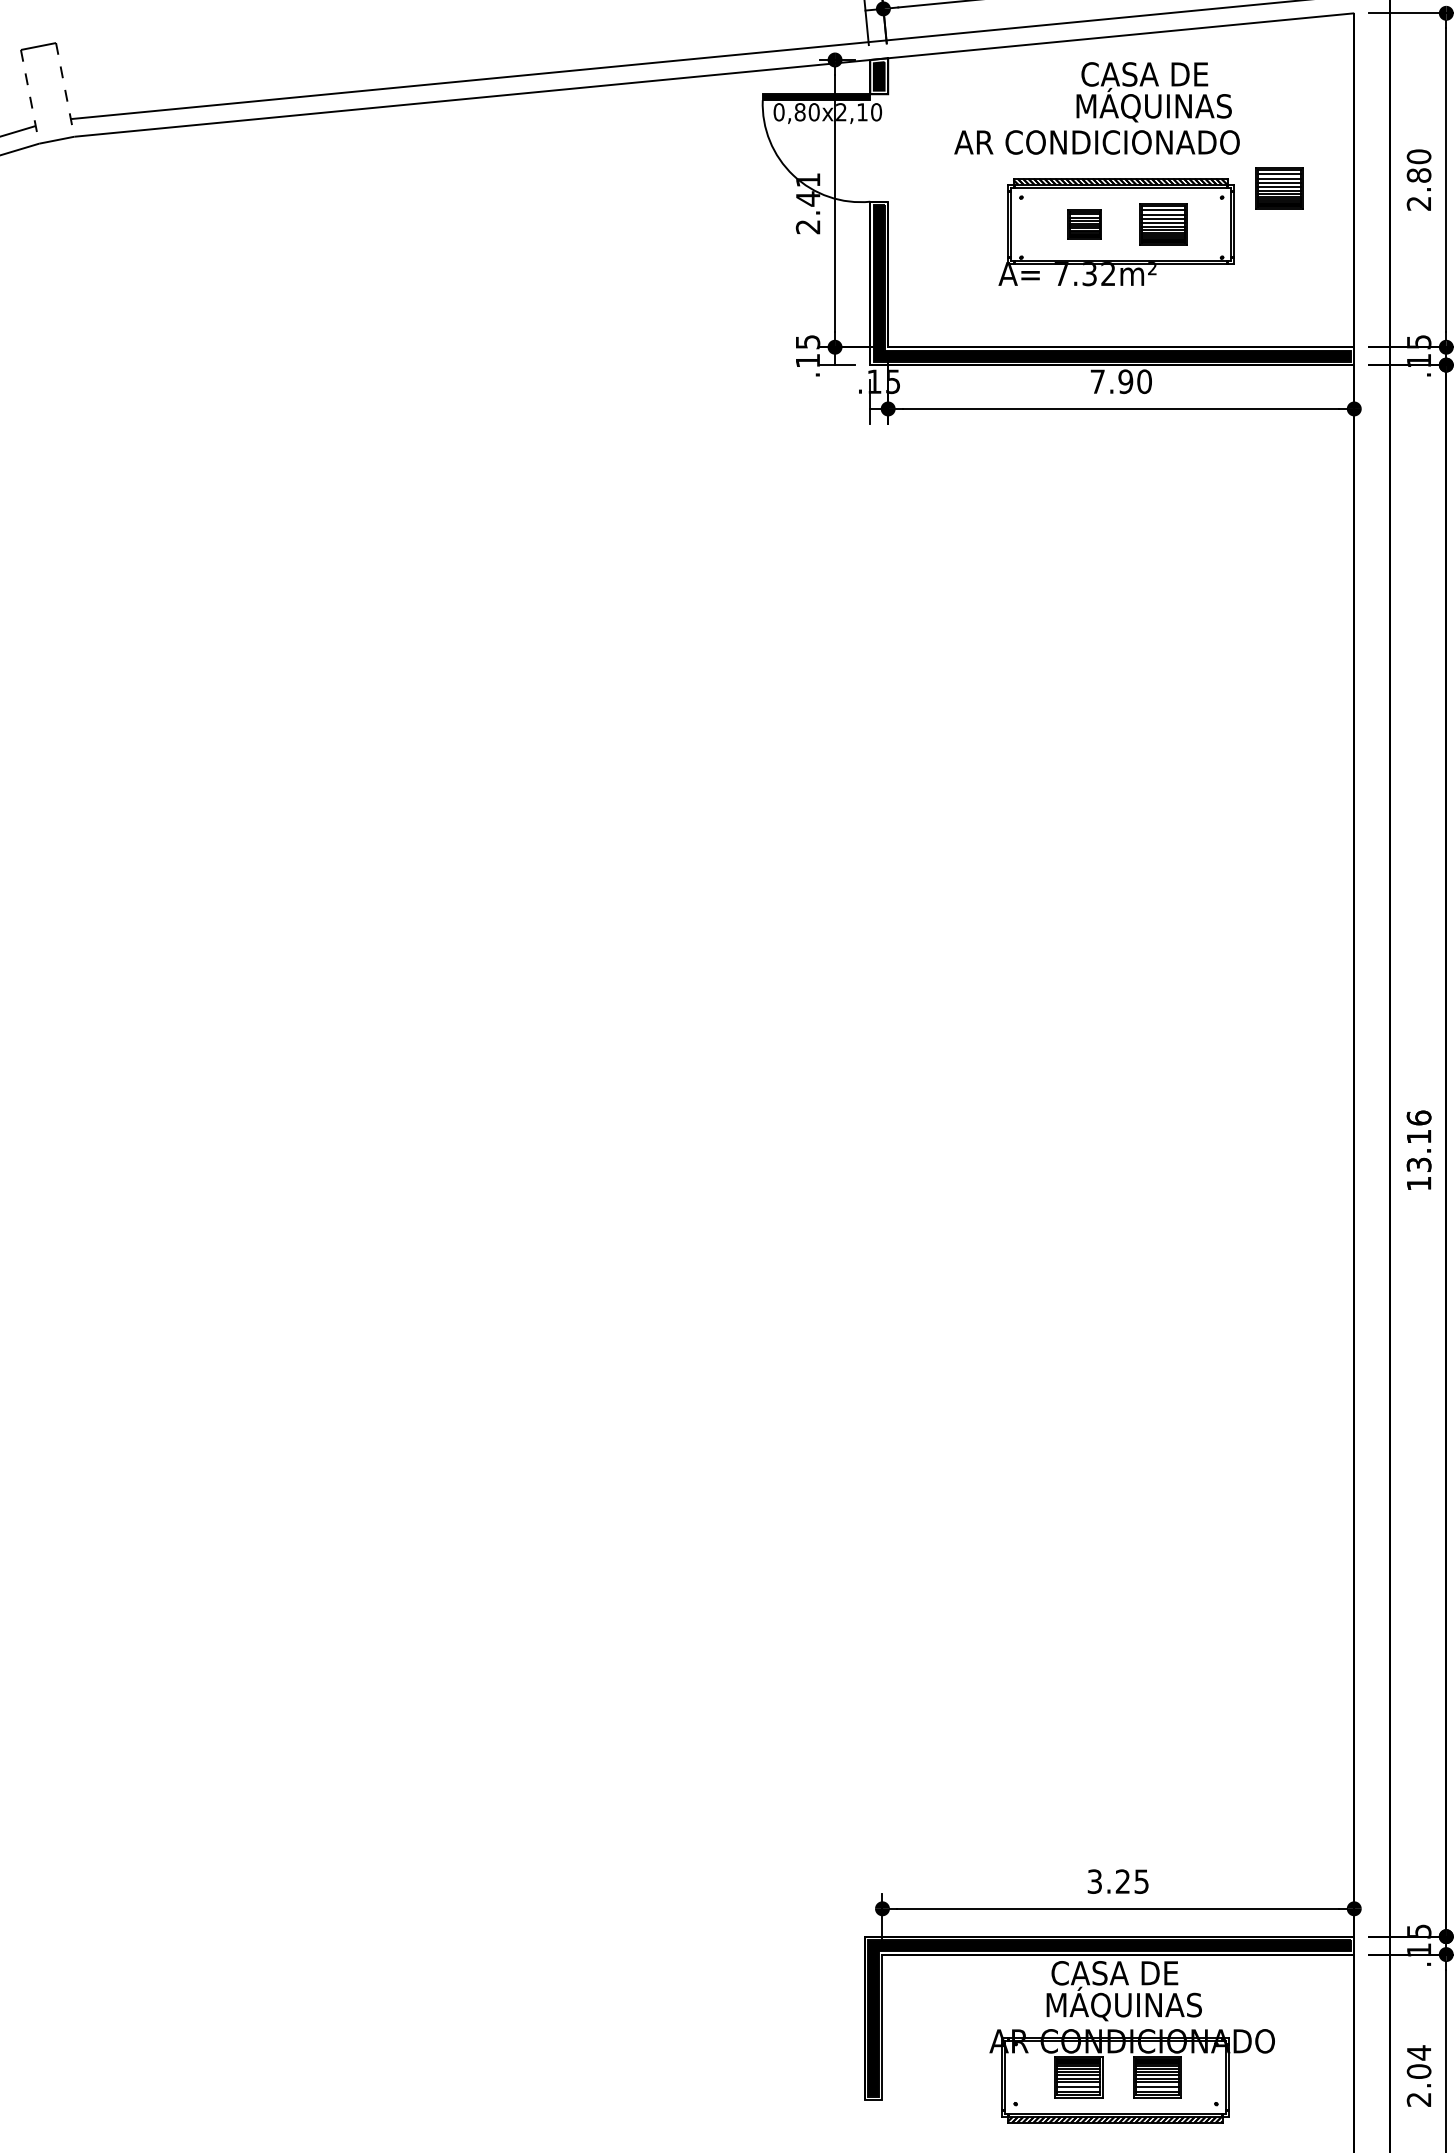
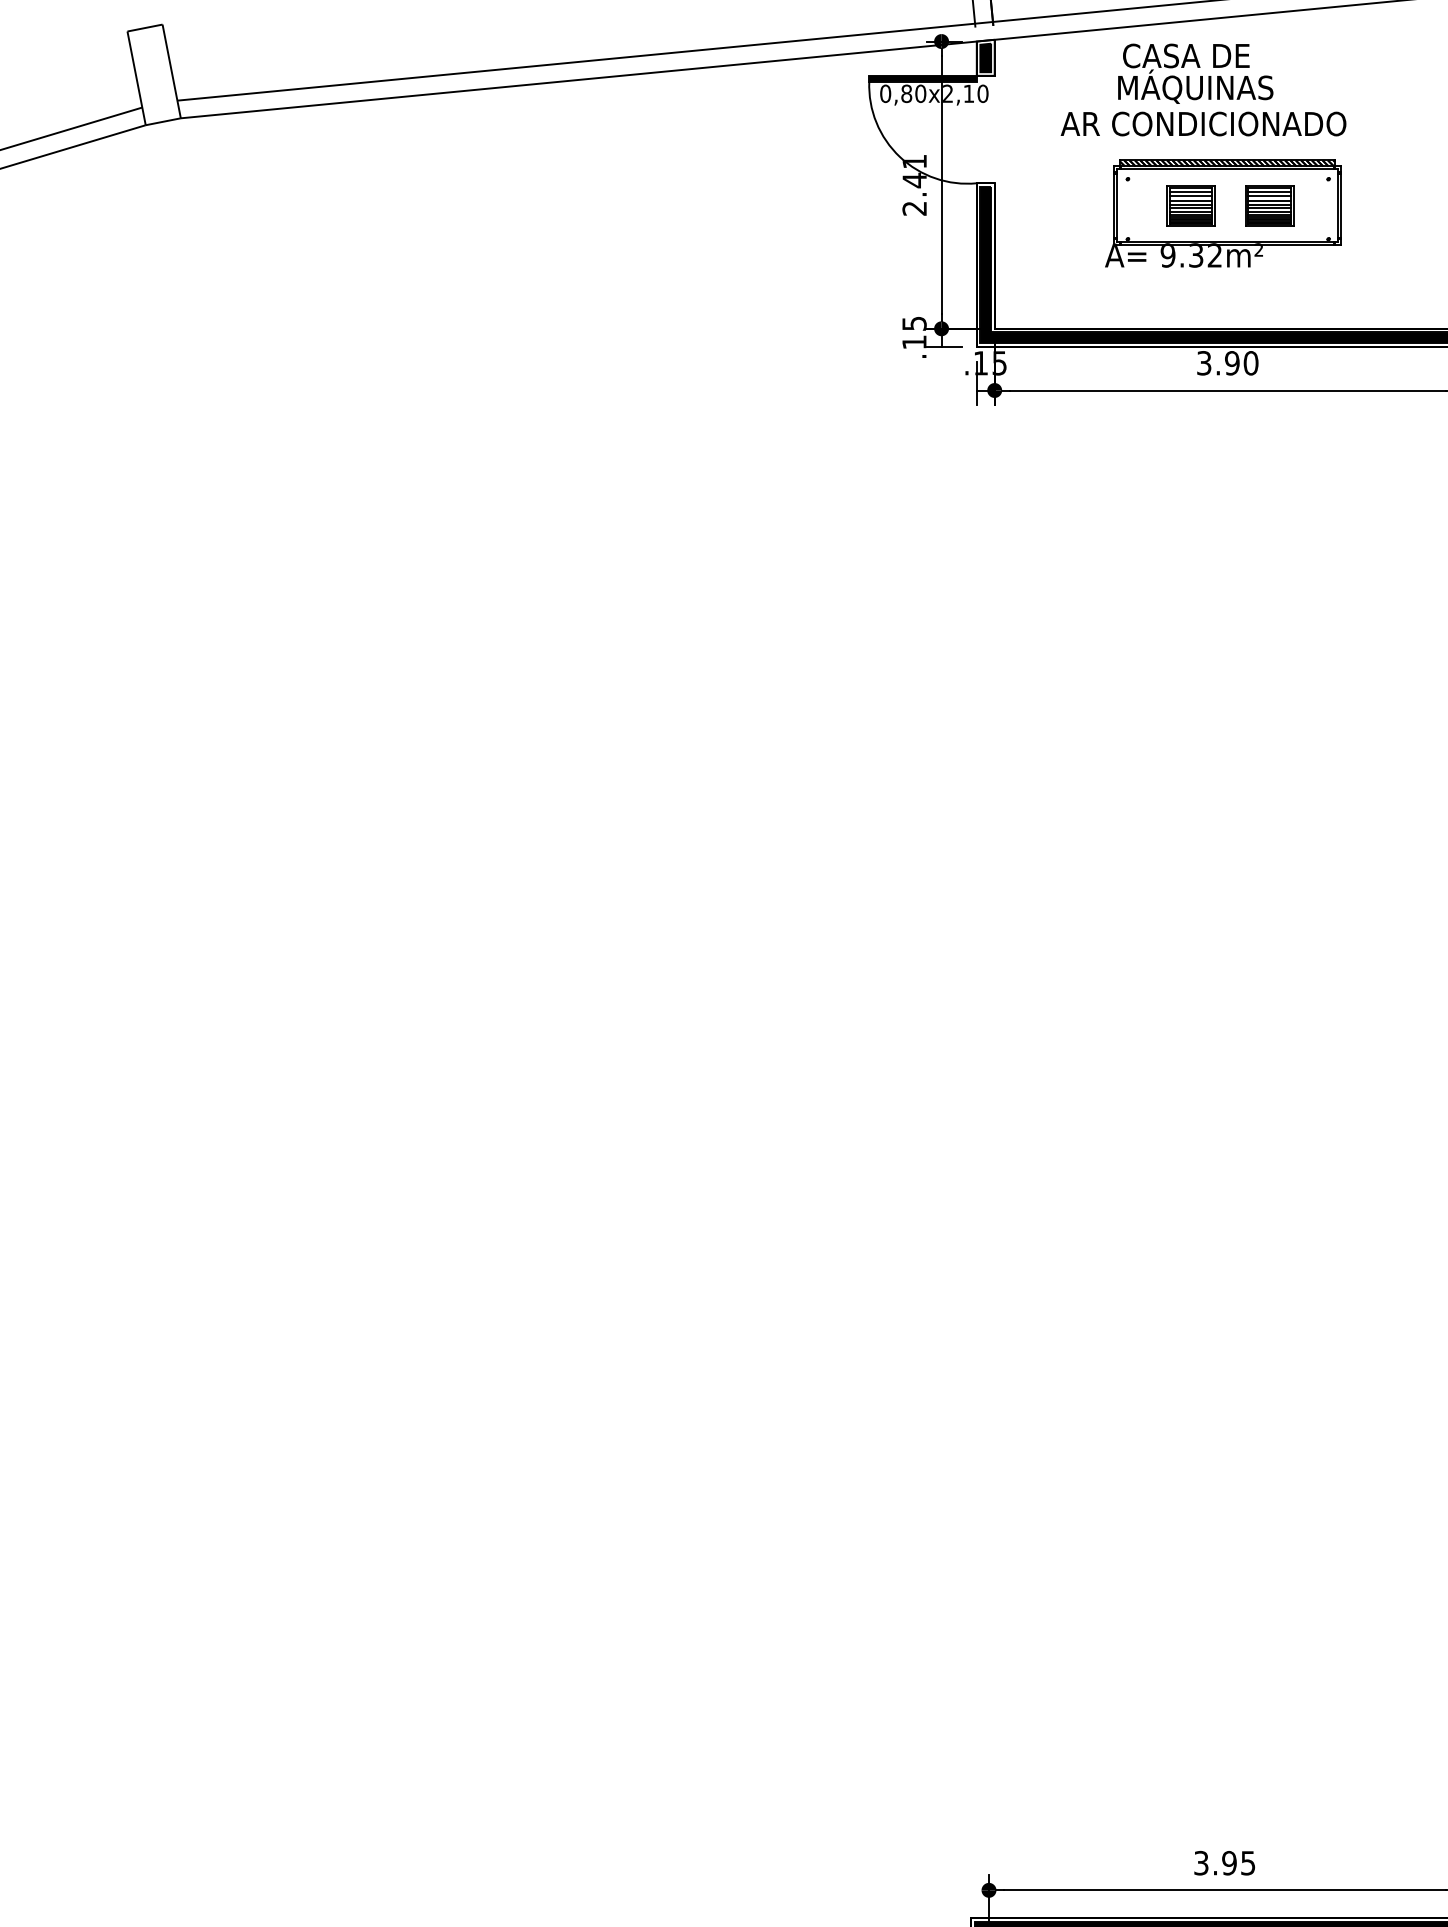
line: (65, 89) -> (172, 71), dashed -> solid
text: (1153, 92) -> (1195, 74), moved
line: (30, 96) -> (137, 78), dashed -> solid
part: (1279, 188) -> (1386, 170), removed
part: (1084, 224) -> (1191, 206), size x1.43
text: (1061, 274) -> (1168, 256), 7.32m² -> 9.32m²
text: (1097, 381) -> (1204, 363), 7.90 -> 3.90
text: (1122, 1881) -> (1229, 1863), 3.25 -> 3.95

